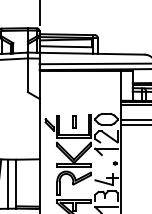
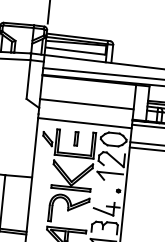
line: (80, 91) -> (87, 104), added
line: (80, 107) -> (85, 122), added

